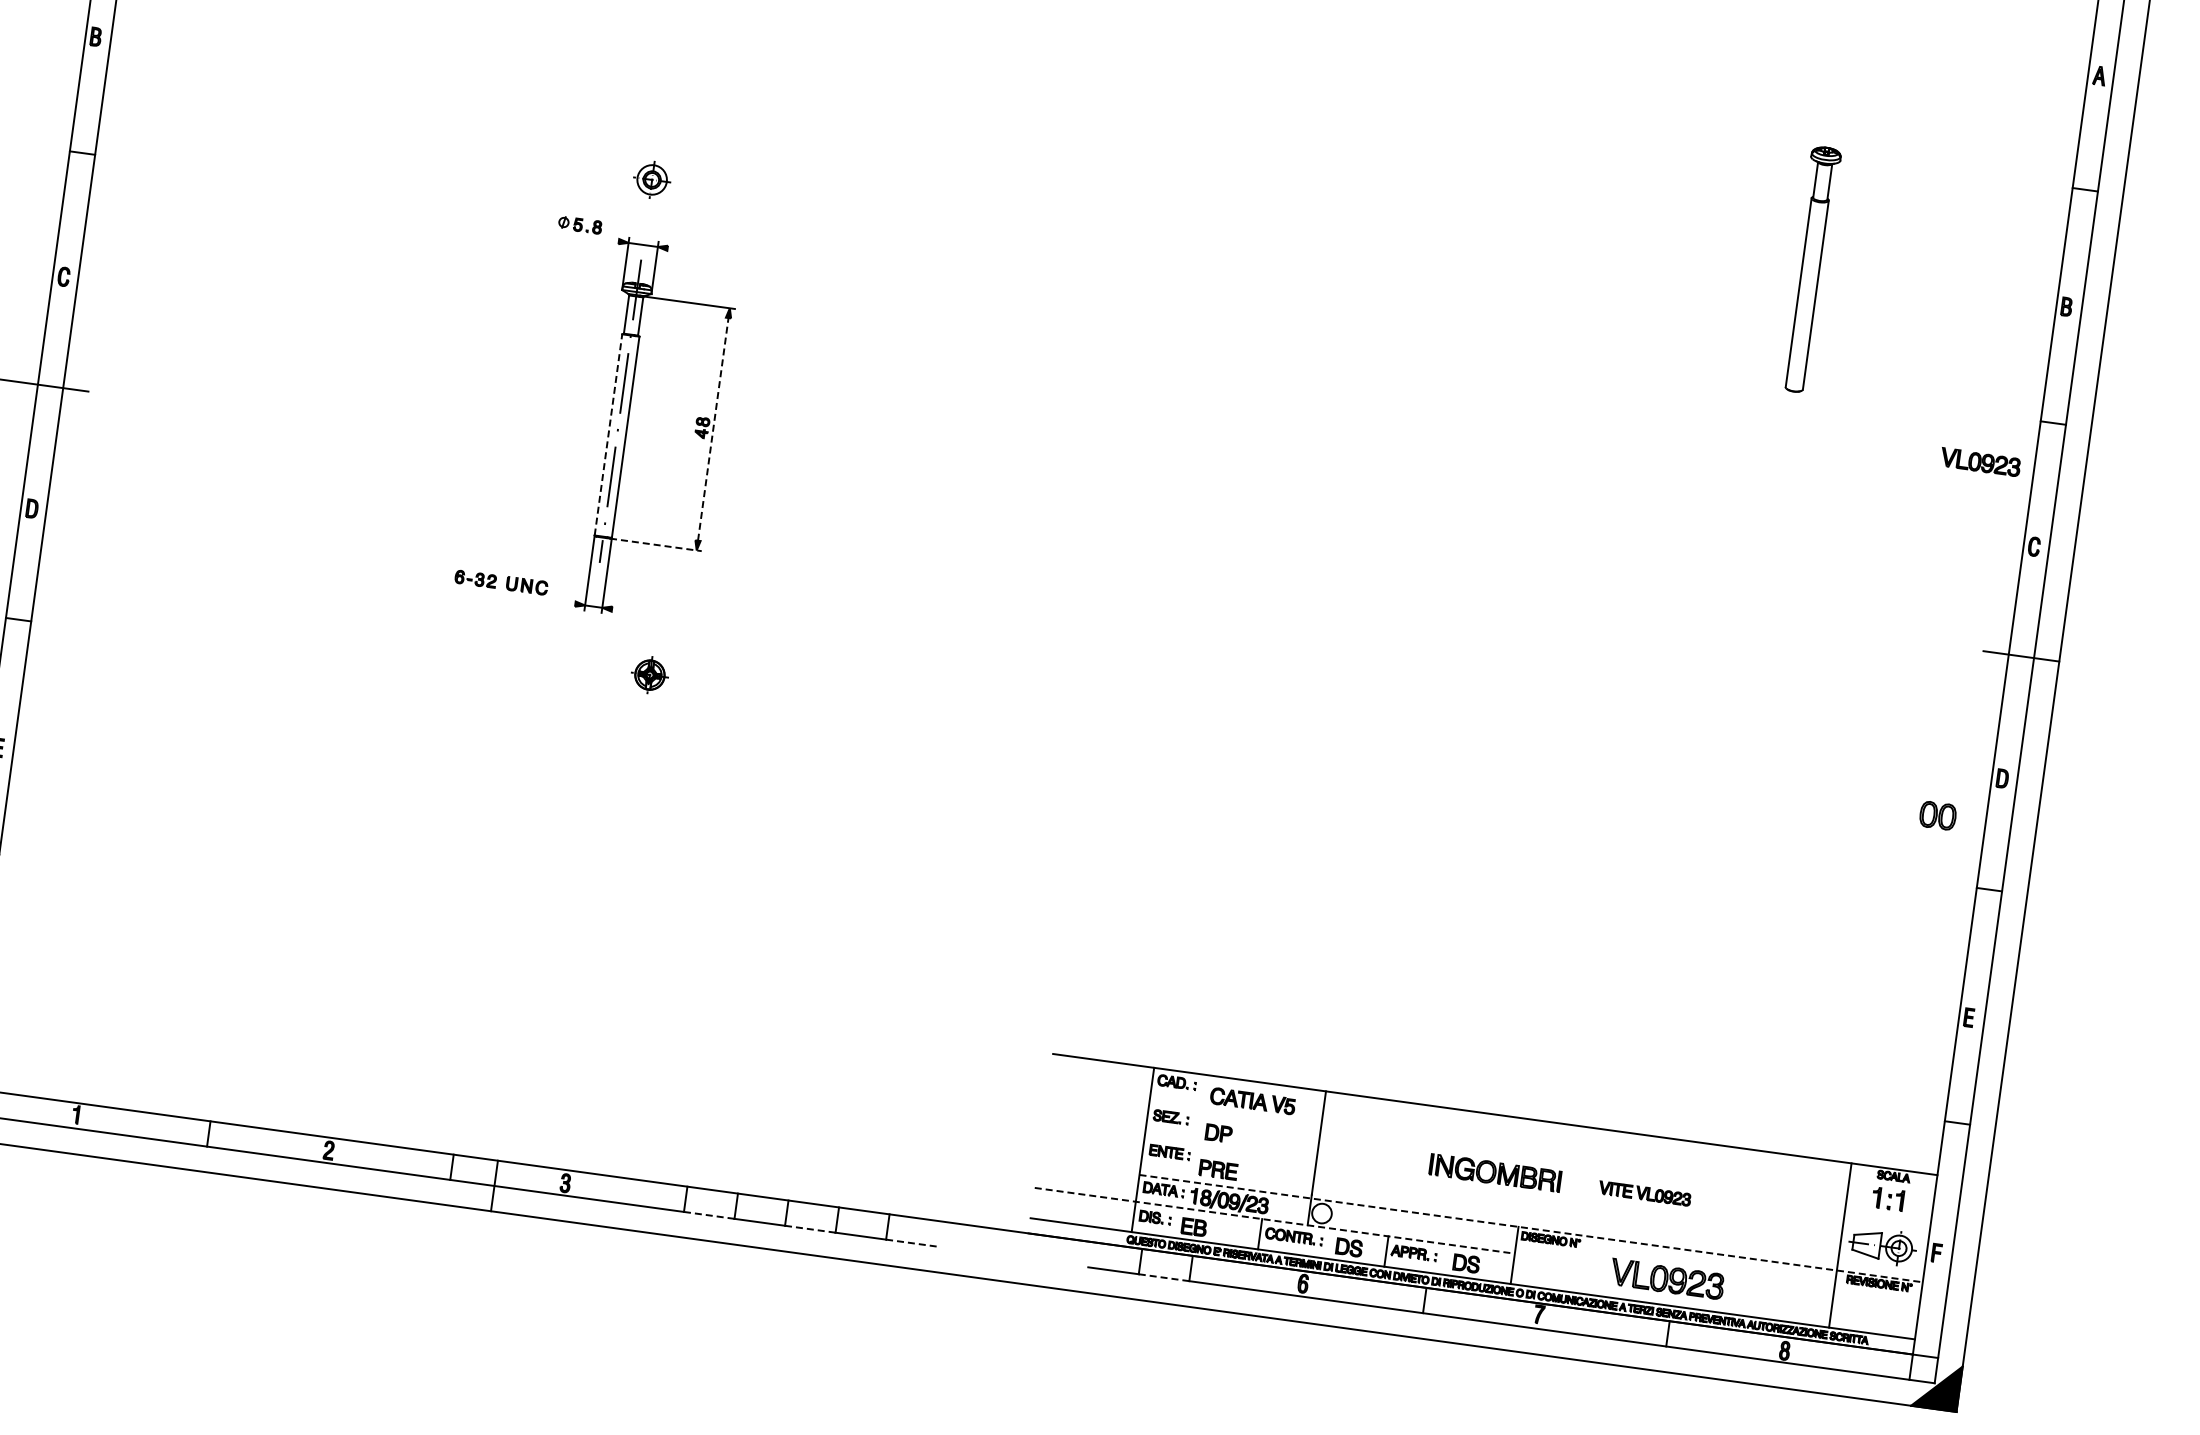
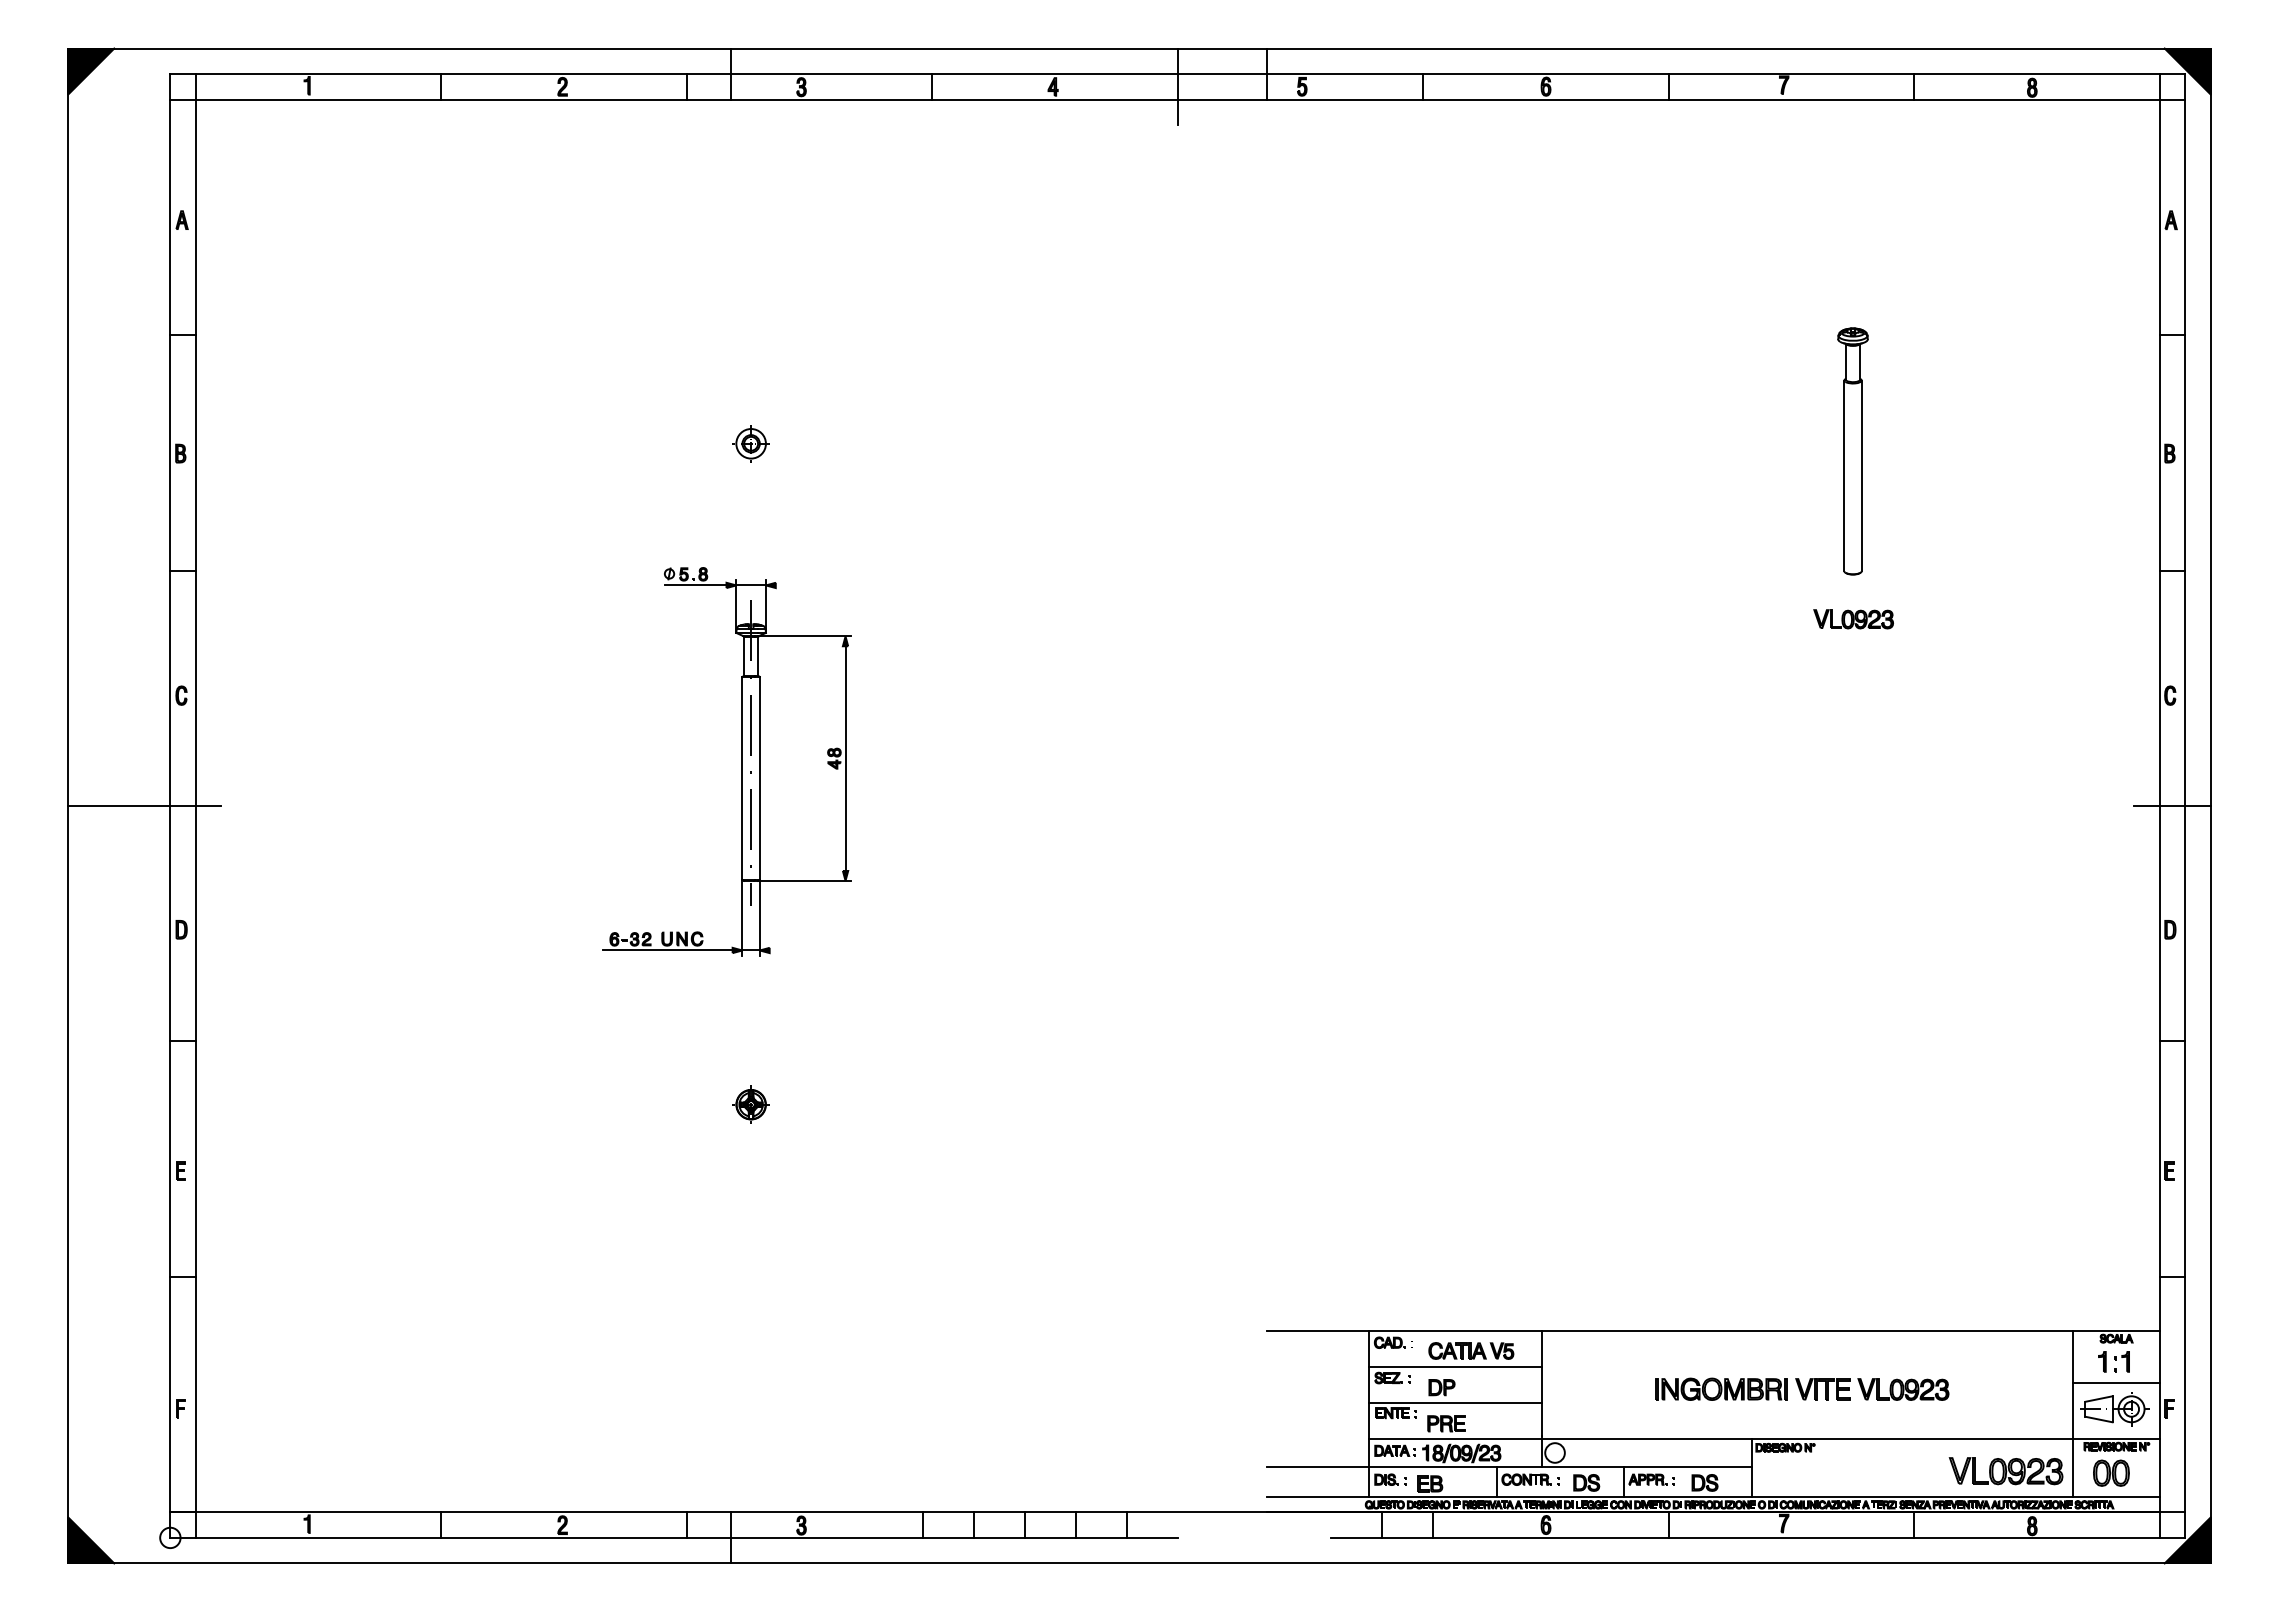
part: (651, 179) -> (750, 443), moved
line: (588, 237) -> (695, 585), added
part: (1810, 269) -> (1852, 451), moved
line: (713, 429) -> (845, 758), dashed -> solid
line: (608, 435) -> (742, 778), dashed -> solid
part: (1980, 462) -> (1853, 619), moved
line: (656, 544) -> (804, 880), dashed -> solid
line: (510, 595) -> (667, 950), added
part: (649, 674) -> (750, 1104), moved
part: (1938, 815) -> (2111, 1472), moved
line: (1234, 1115) -> (1455, 1367), added
line: (1230, 1151) -> (1455, 1403), added
part: (1645, 1193) -> (1872, 1389), size x1.67
line: (709, 1215) -> (948, 1537), dashed -> solid
line: (1886, 1219) -> (2115, 1382), added
line: (1275, 1220) -> (1509, 1466), dashed -> solid
line: (810, 1228) -> (1050, 1537), dashed -> solid
line: (1531, 1228) -> (1764, 1439), dashed -> solid
line: (911, 1242) -> (1152, 1537), dashed -> solid
line: (1164, 1277) -> (1407, 1537), dashed -> solid
part: (1666, 1279) -> (2005, 1471), moved

